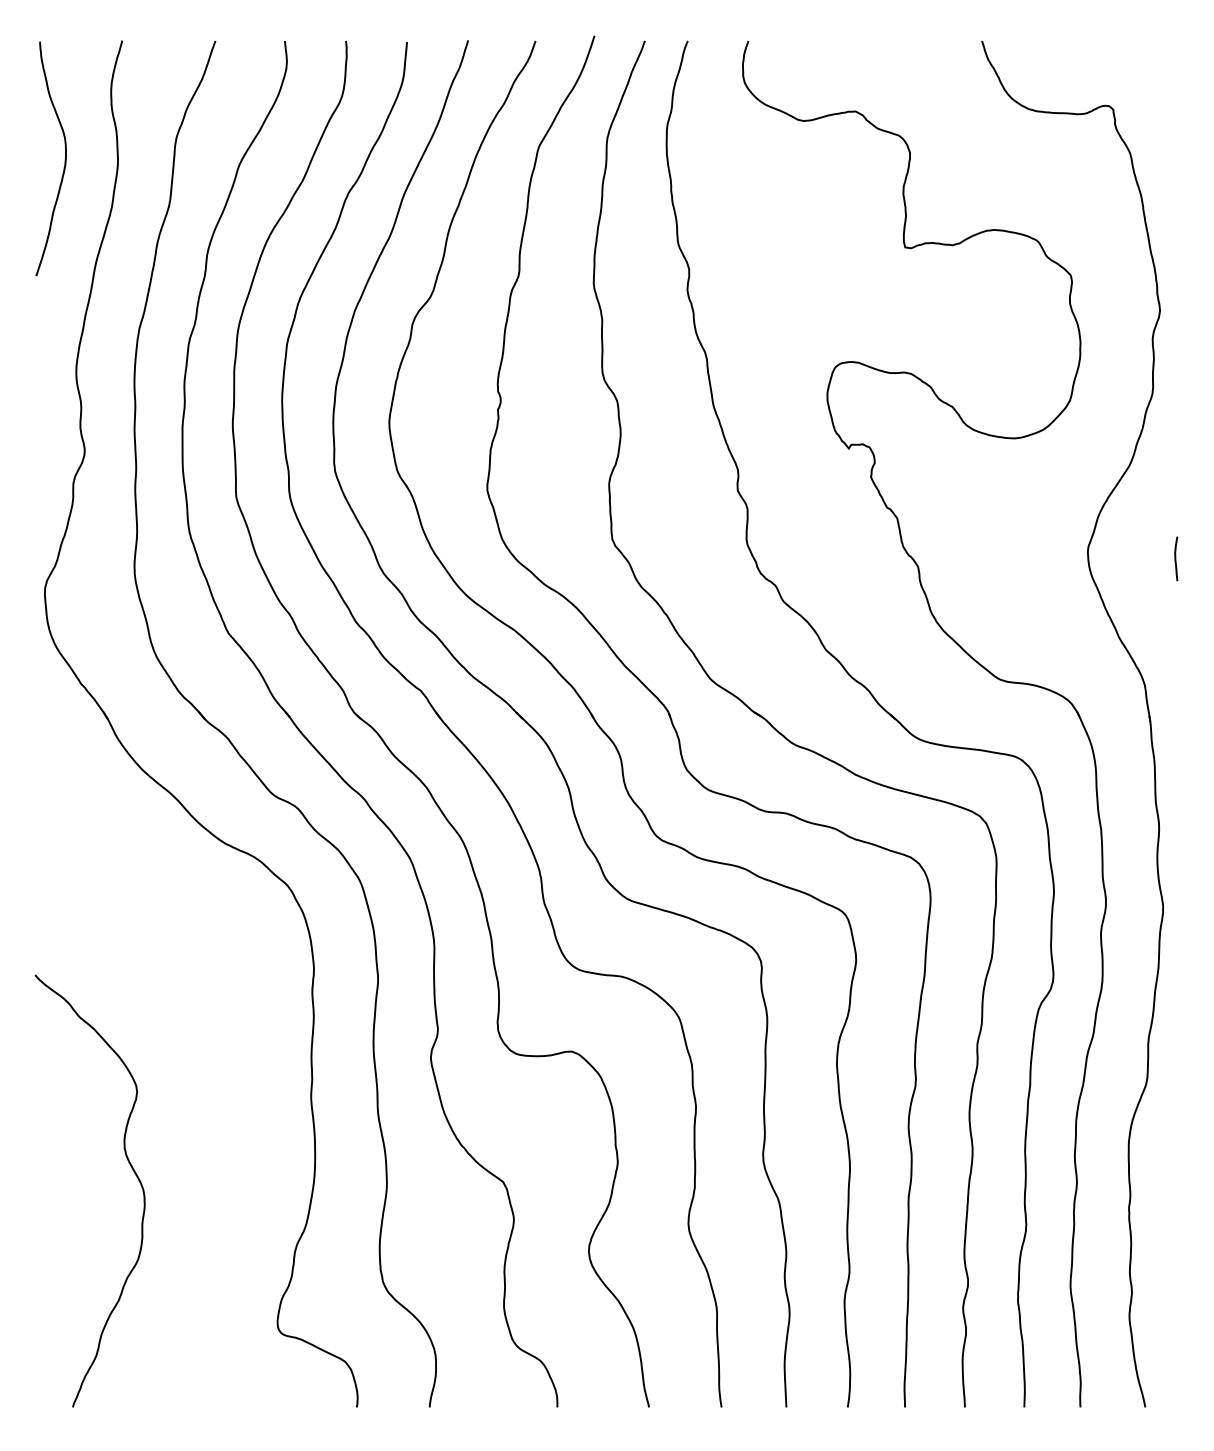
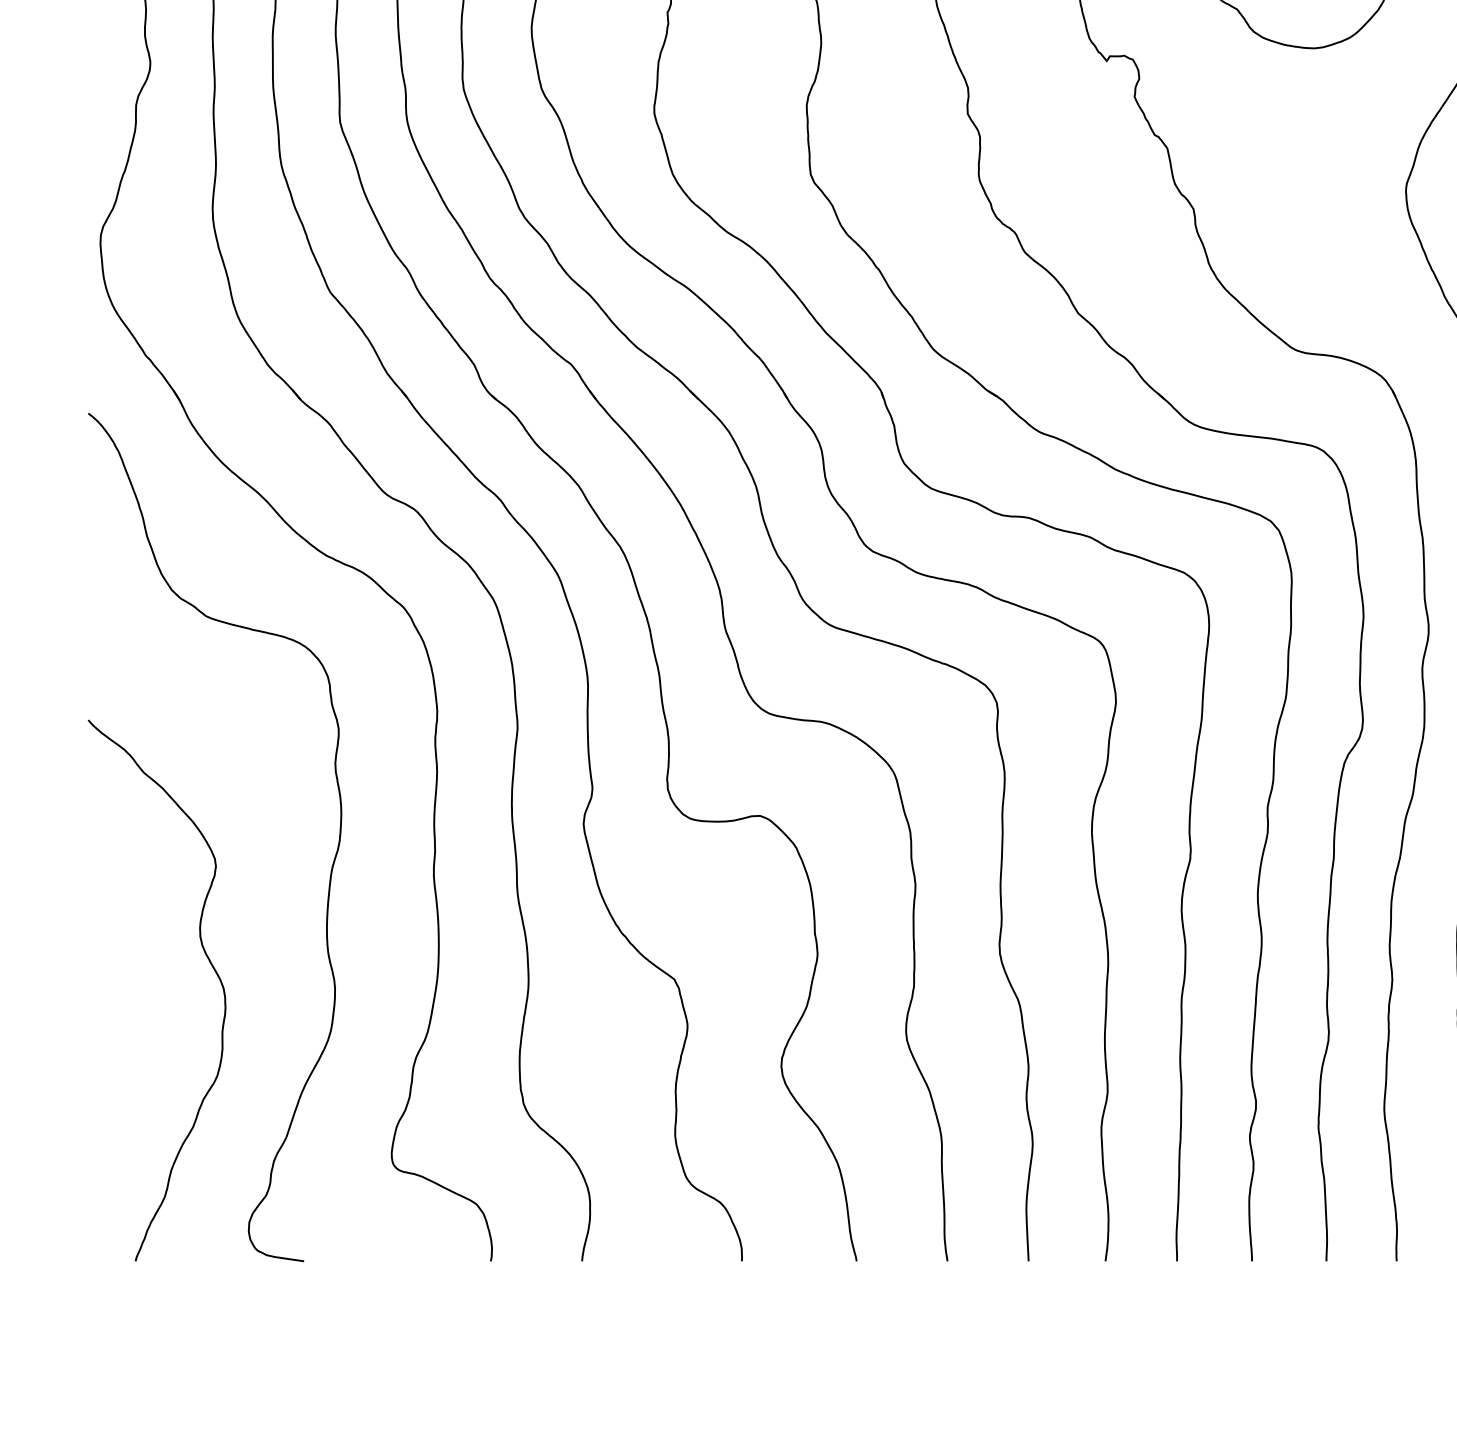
curve: (229, 1091) -> (331, 865), added

